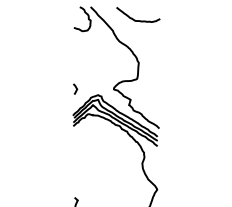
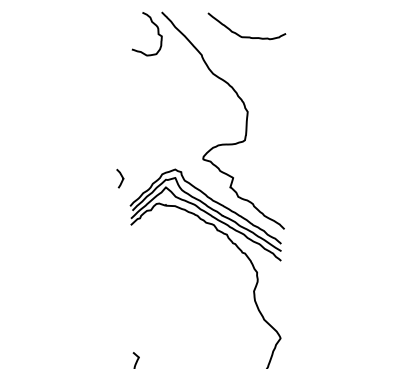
curve: (75, 88) -> (120, 177), moved

